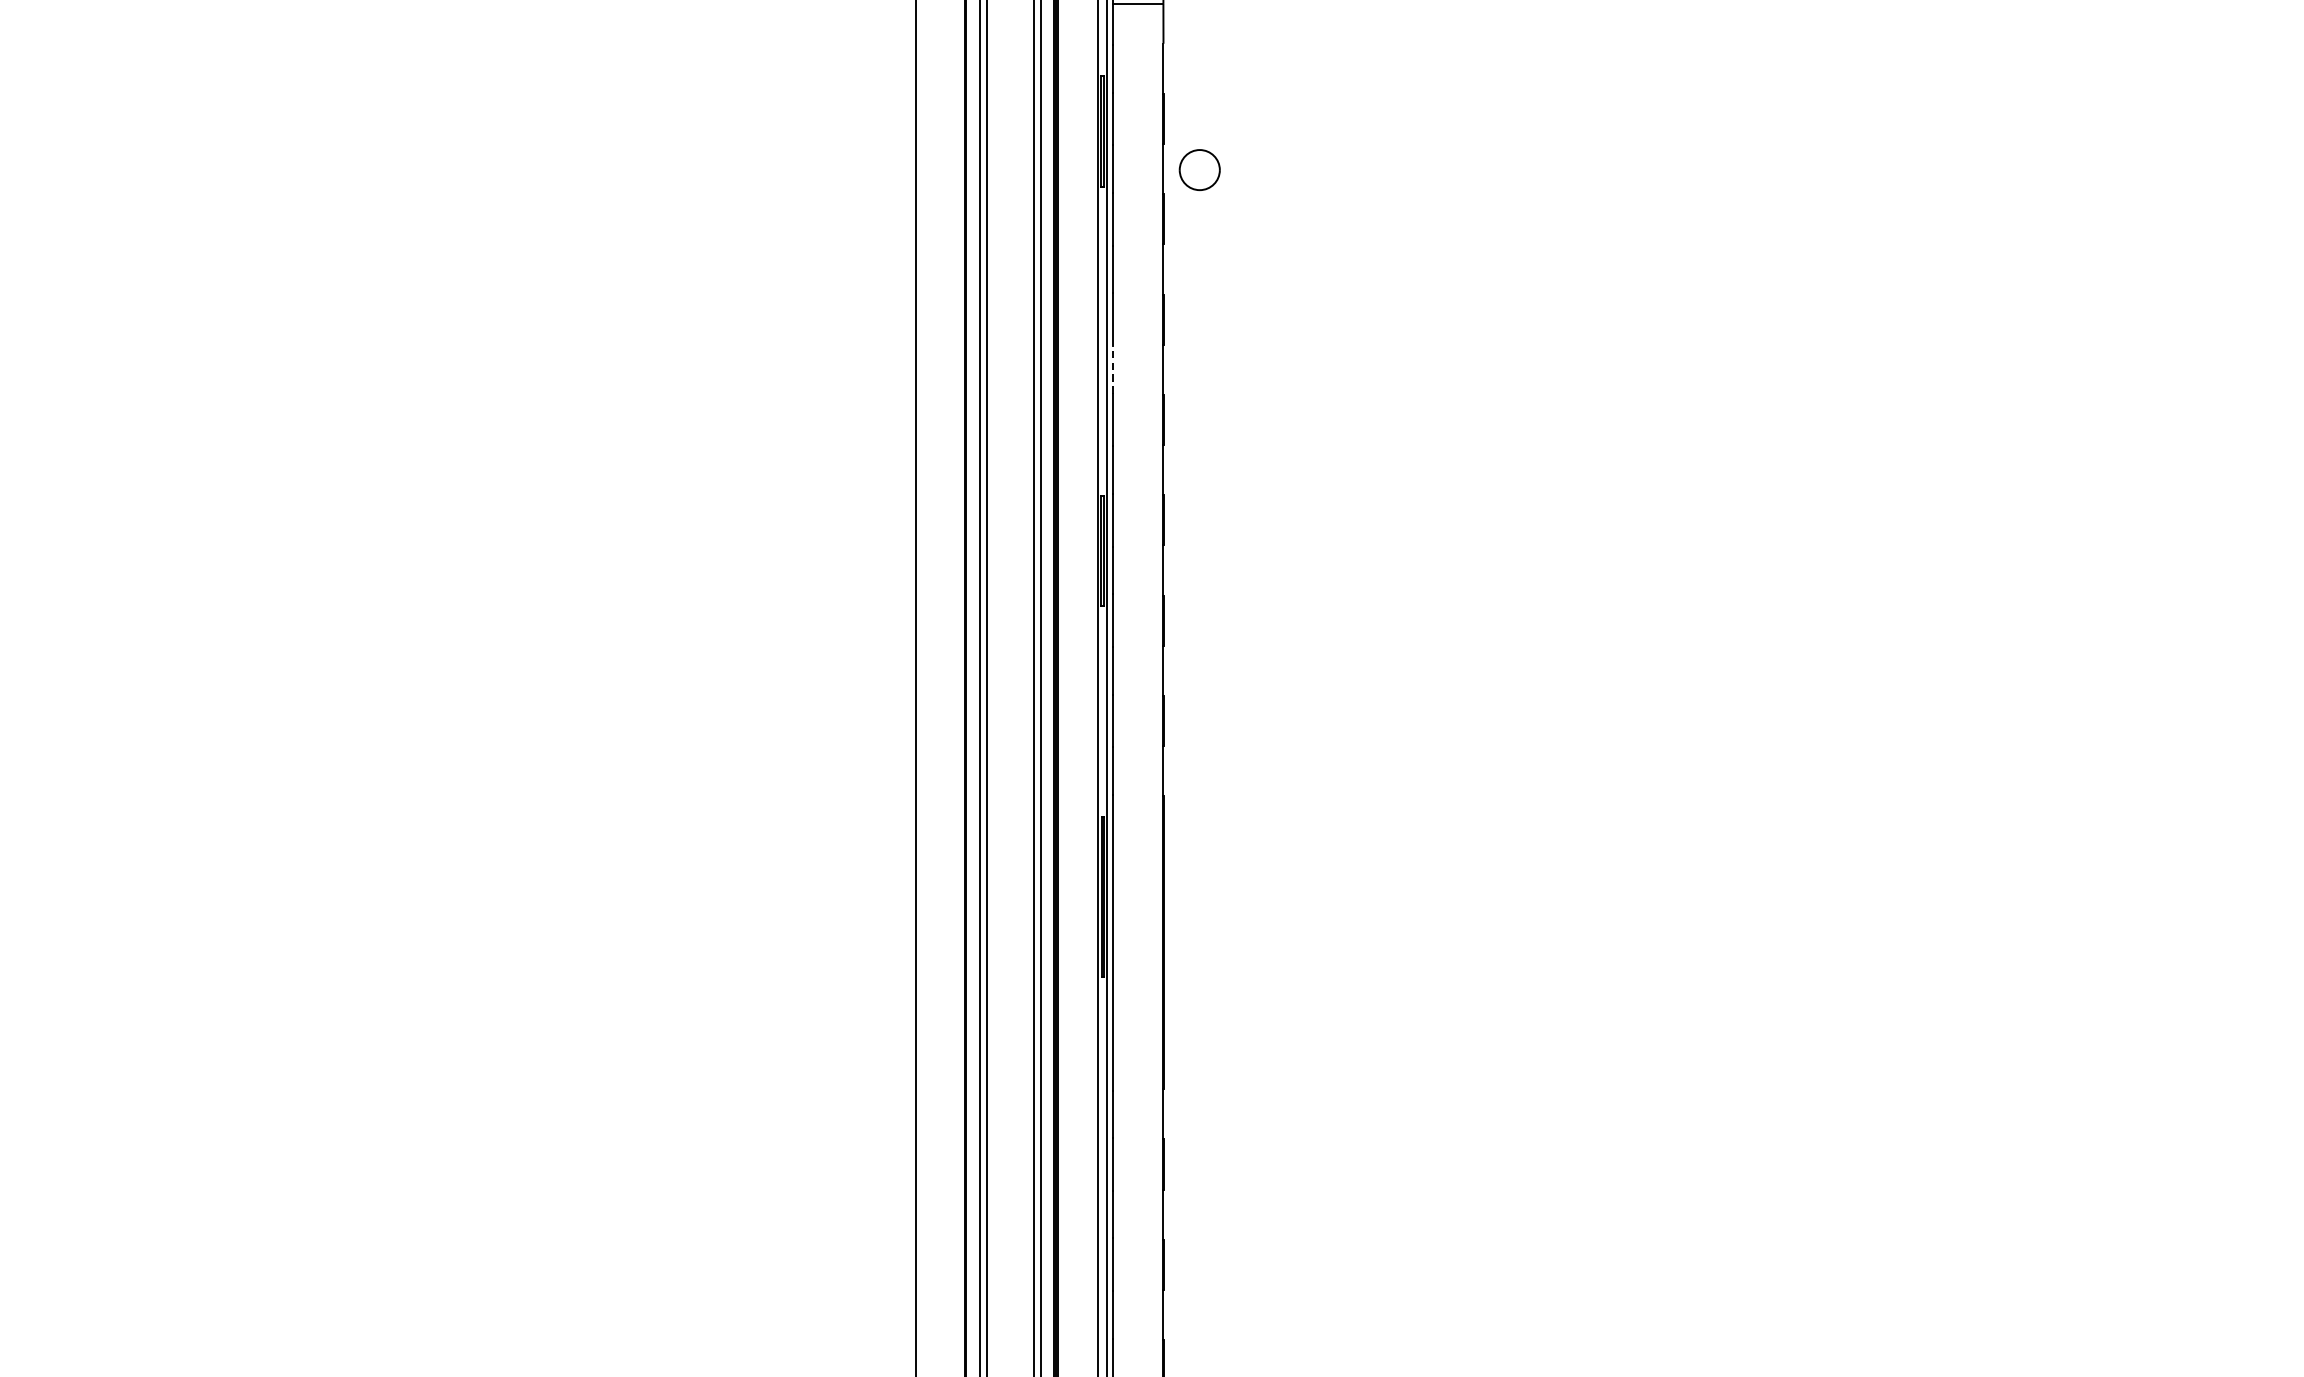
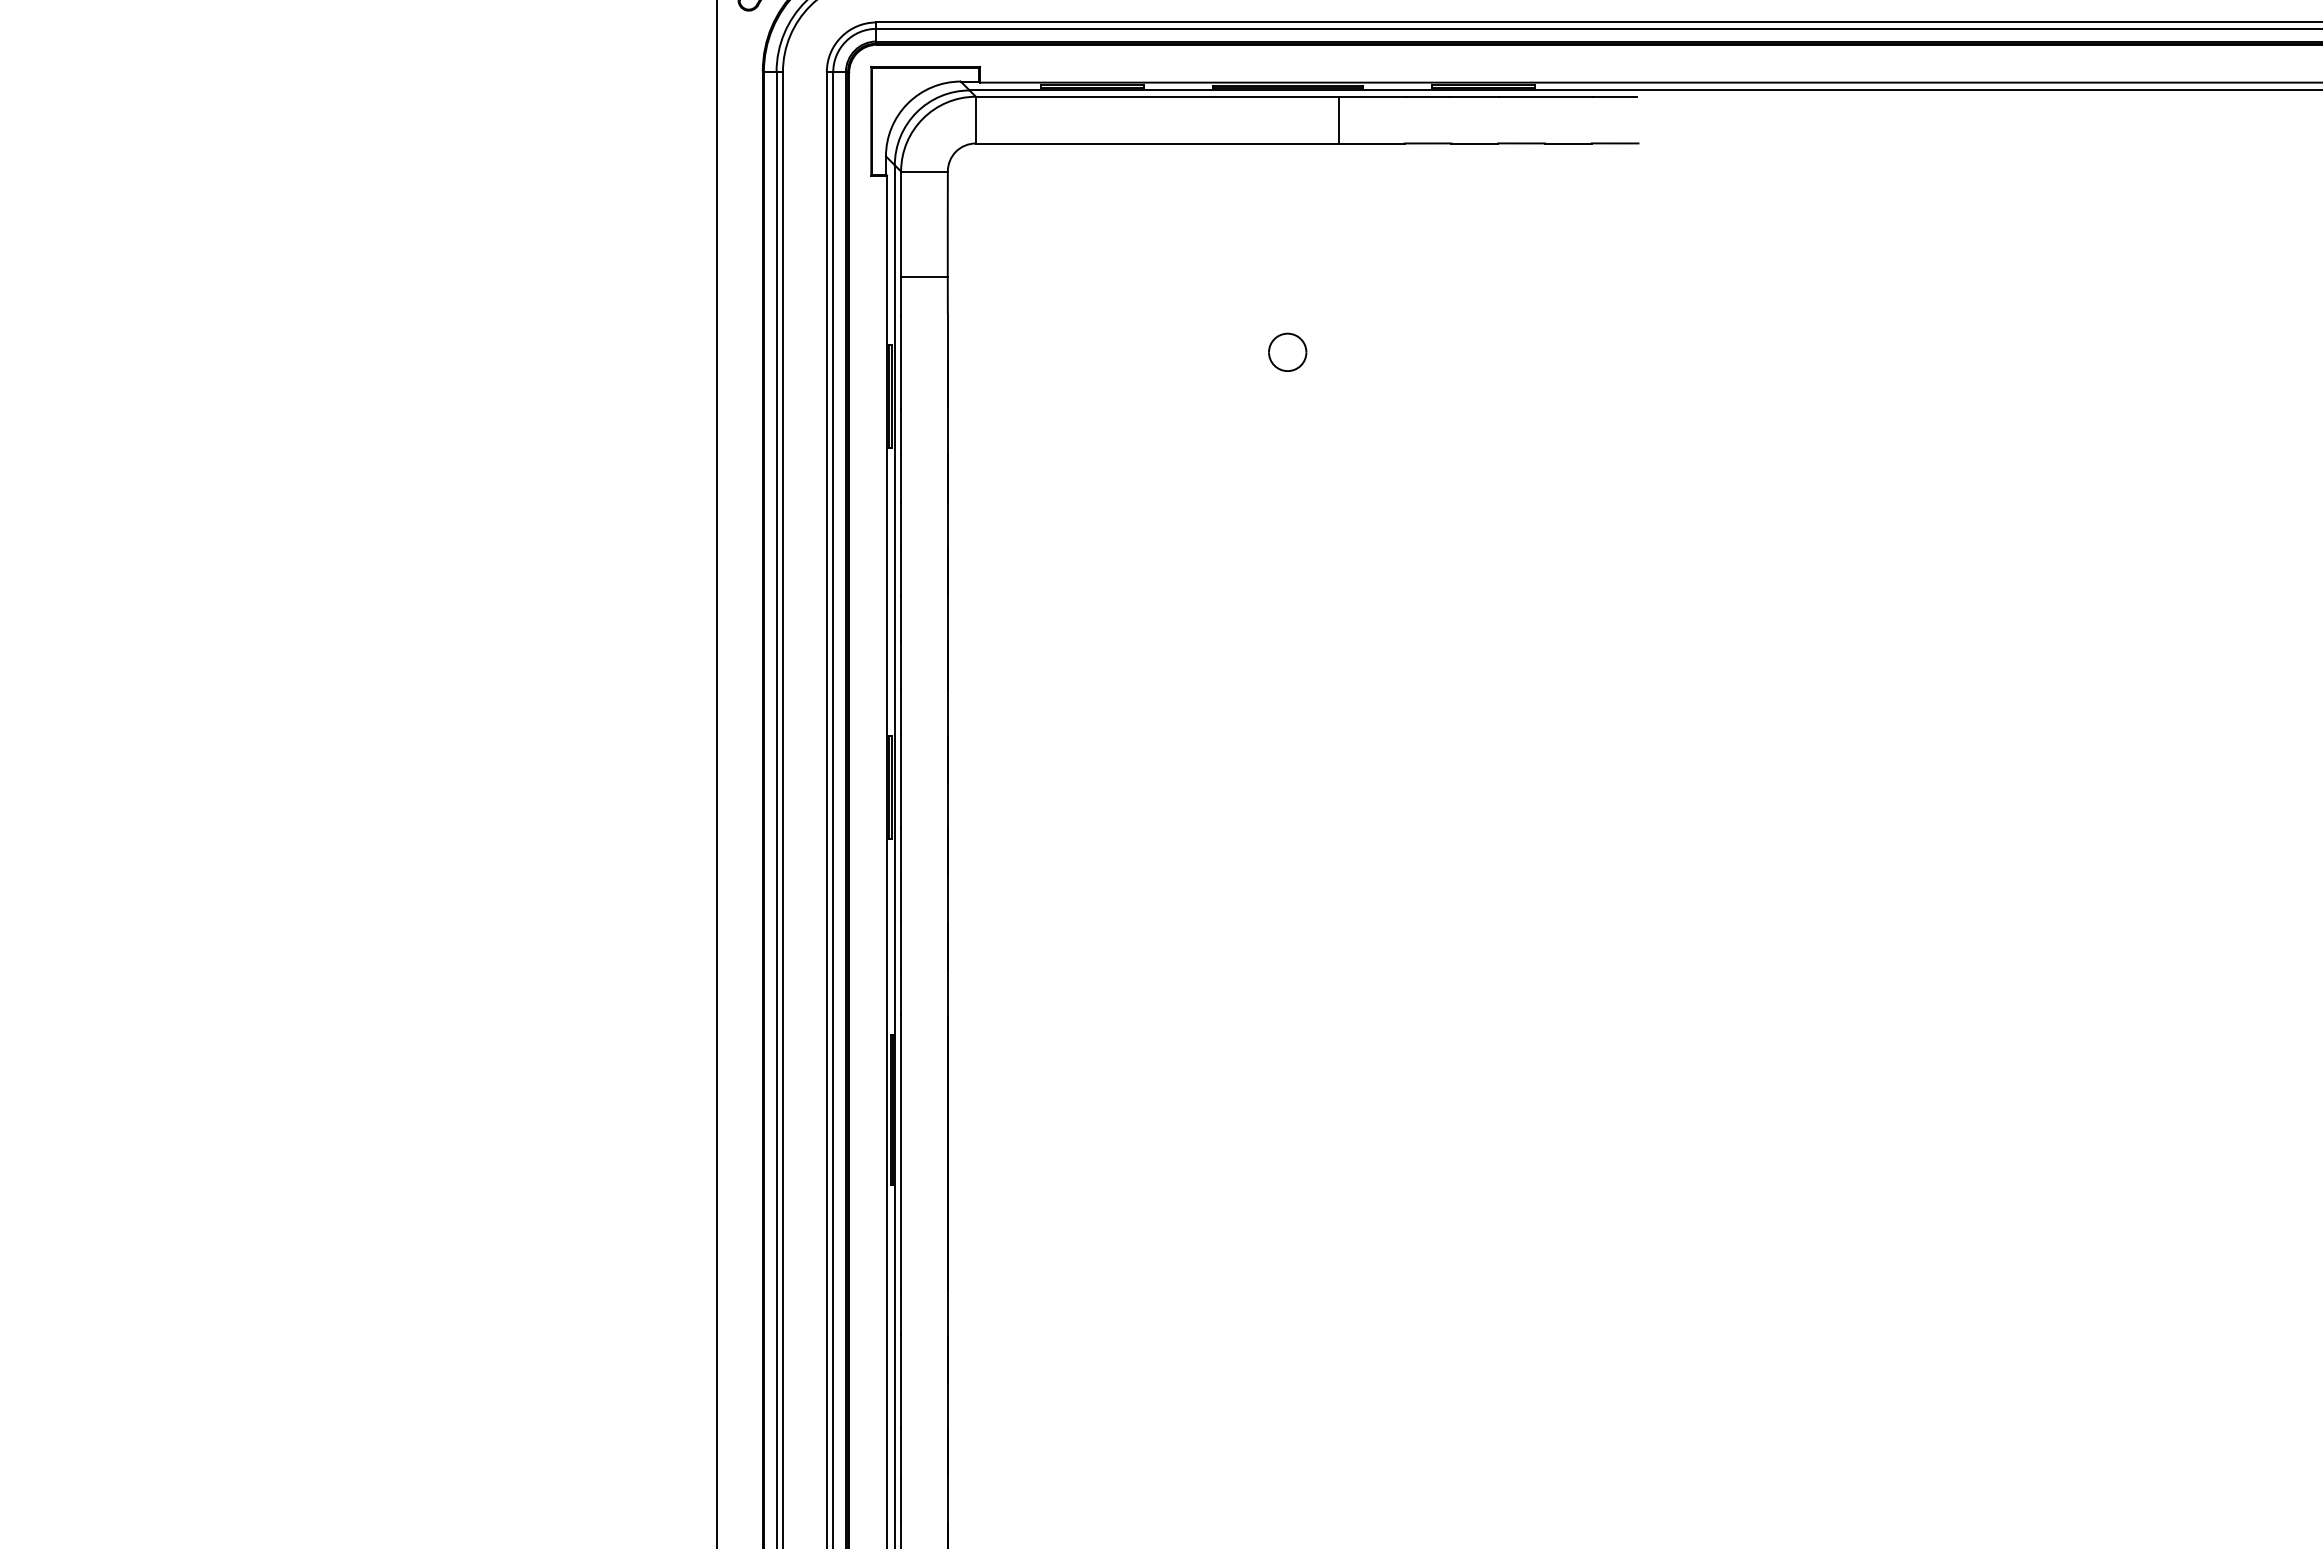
part: (1199, 169) -> (1287, 351), moved
line: (1113, 369) -> (901, 618), dashed -> solid

